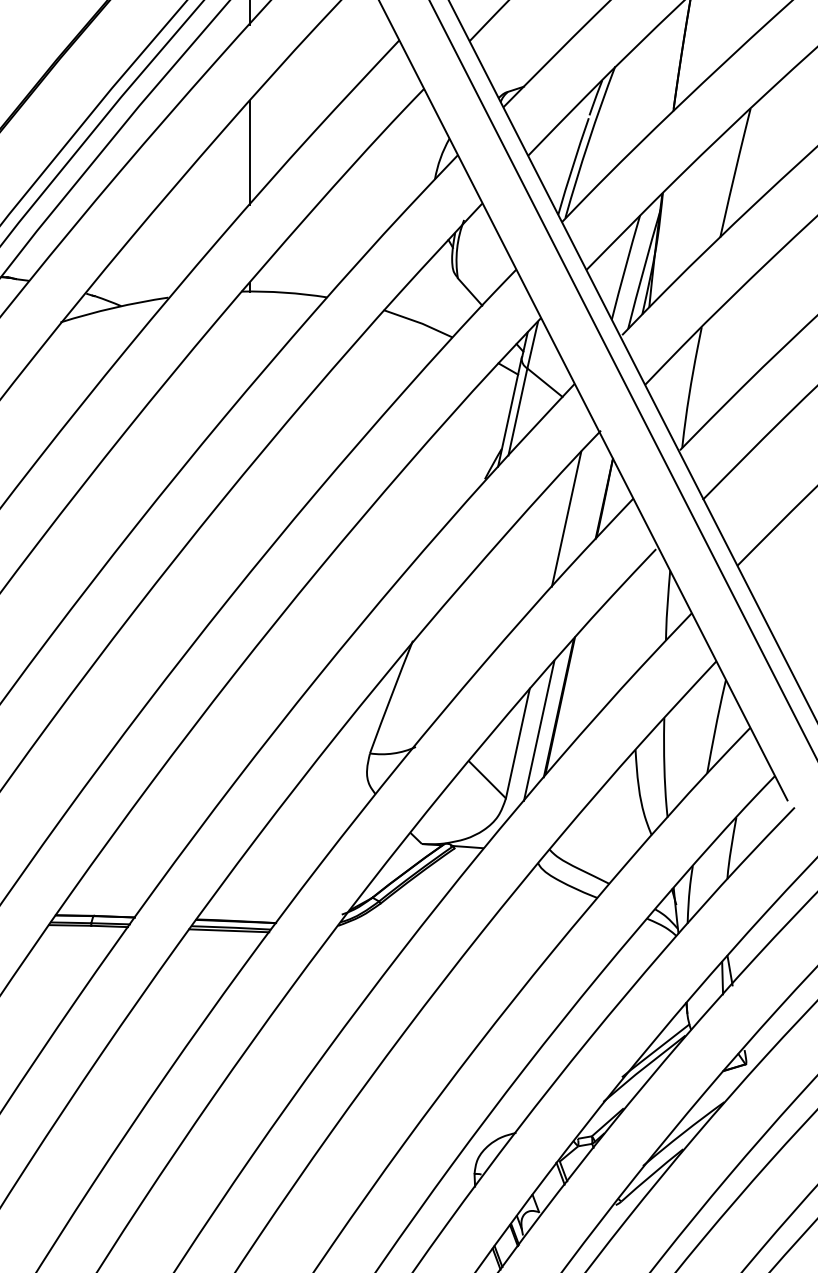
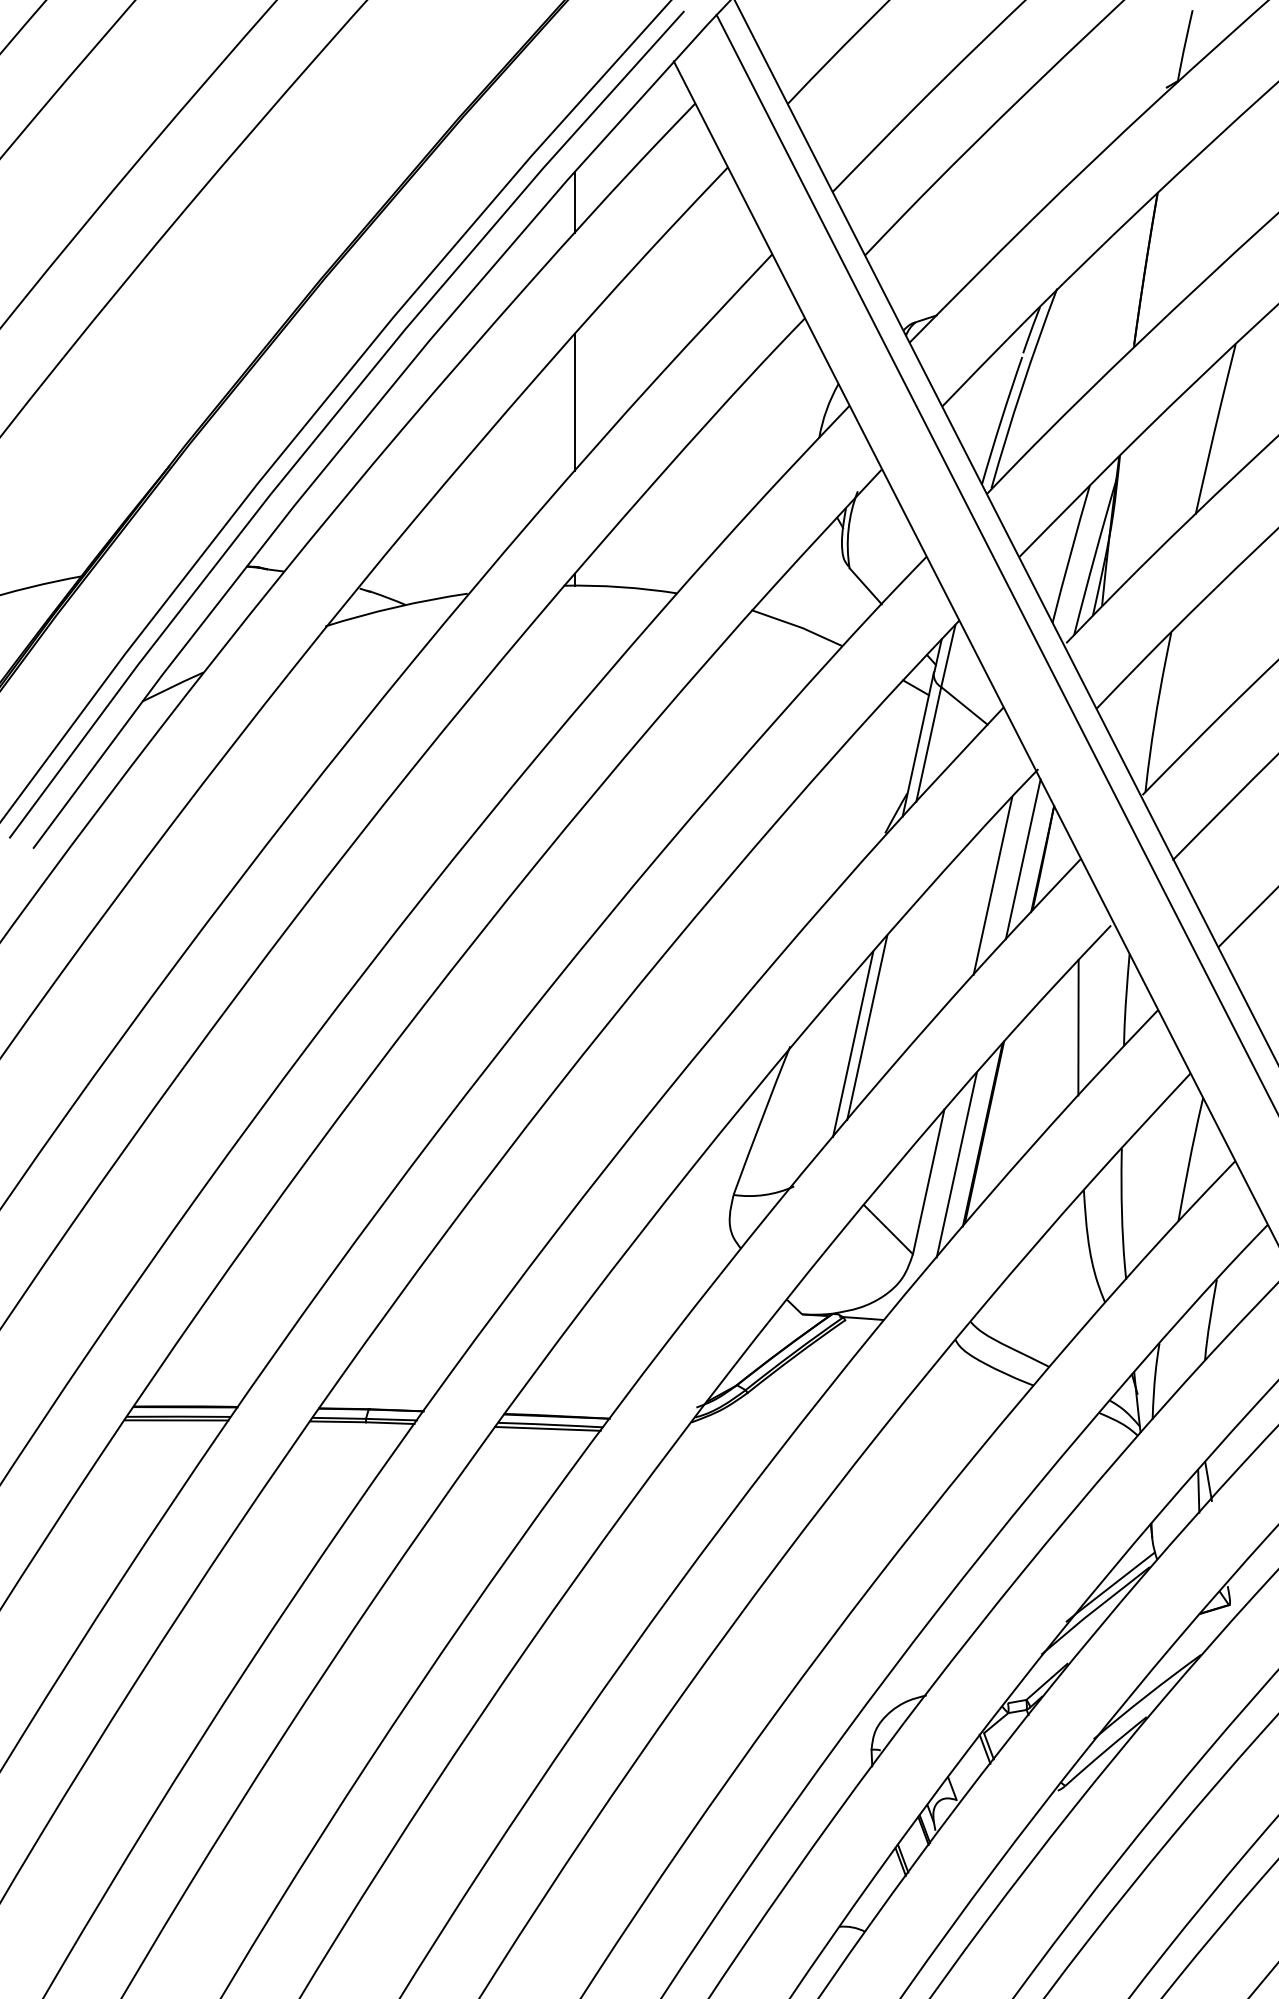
line: (588, 499) -> (1022, 859), added
line: (471, 626) -> (867, 1027), added
line: (631, 626) -> (1078, 1027), added
line: (460, 639) -> (853, 1044), added

